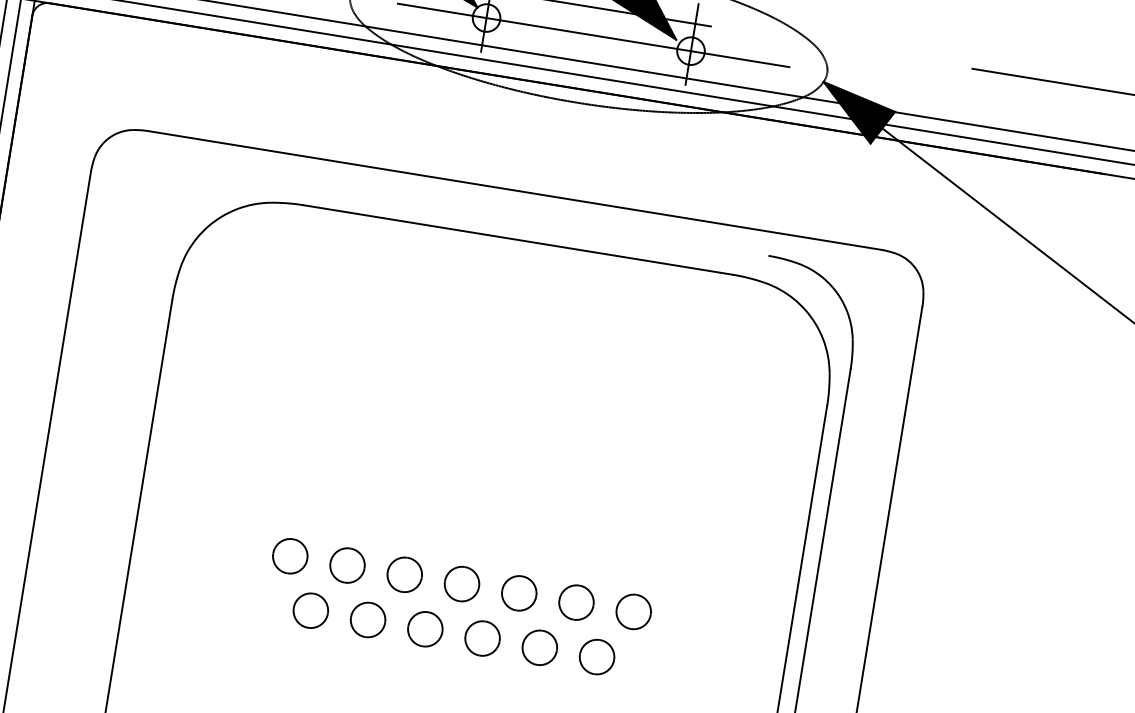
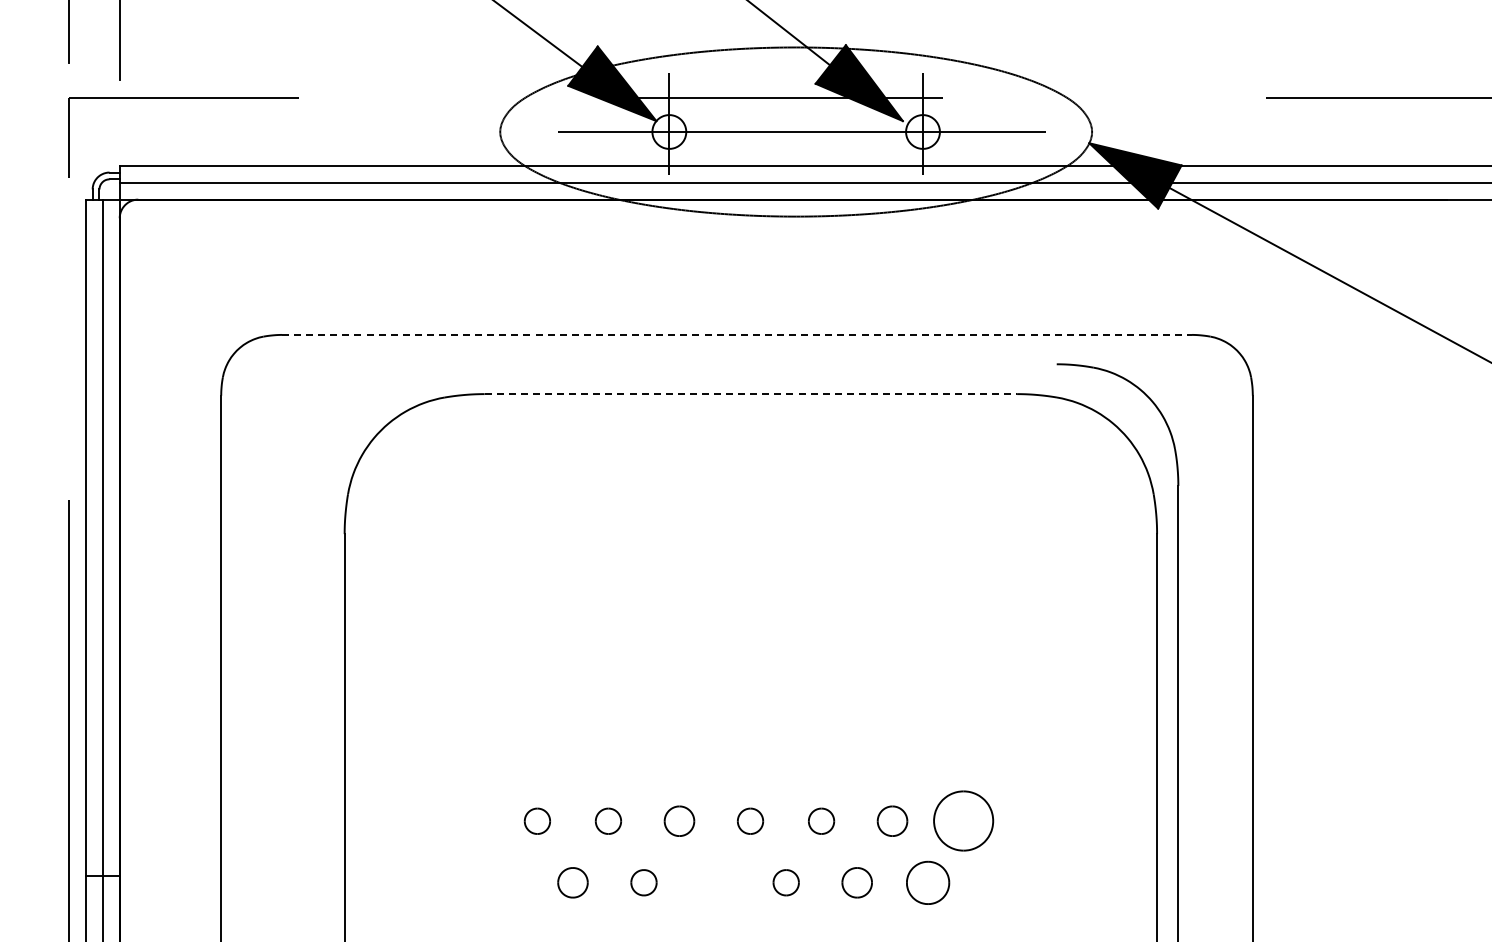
line: (514, 190) -> (736, 334), solid -> dashed
line: (518, 240) -> (751, 394), solid -> dashed
part: (290, 556) -> (537, 821), size x0.6
part: (347, 565) -> (608, 821), size x0.6
part: (404, 575) -> (679, 821), size x0.7
part: (461, 584) -> (750, 821), size x0.6
part: (519, 593) -> (821, 821), size x0.6
part: (576, 602) -> (892, 821), size x0.7
part: (310, 610) -> (572, 882), size x0.7
part: (633, 612) -> (963, 821), size x1.4
part: (367, 619) -> (643, 882), size x0.6
part: (424, 628) -> (714, 882), removed
part: (483, 638) -> (786, 882), size x0.6
part: (540, 647) -> (857, 882), size x0.7

